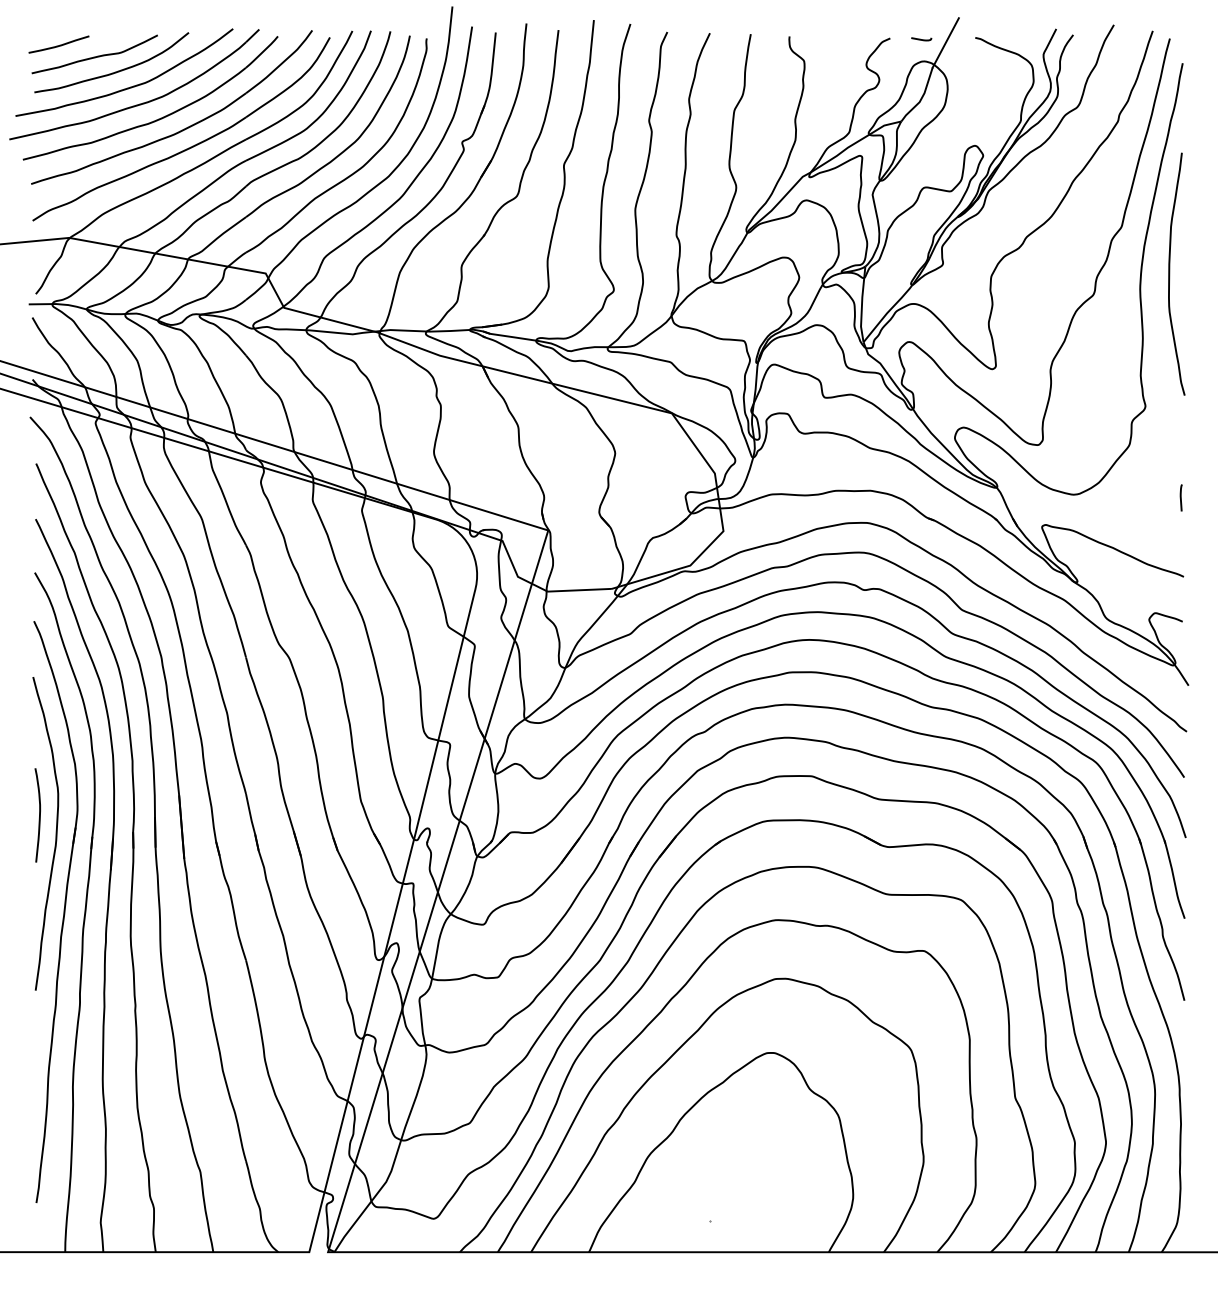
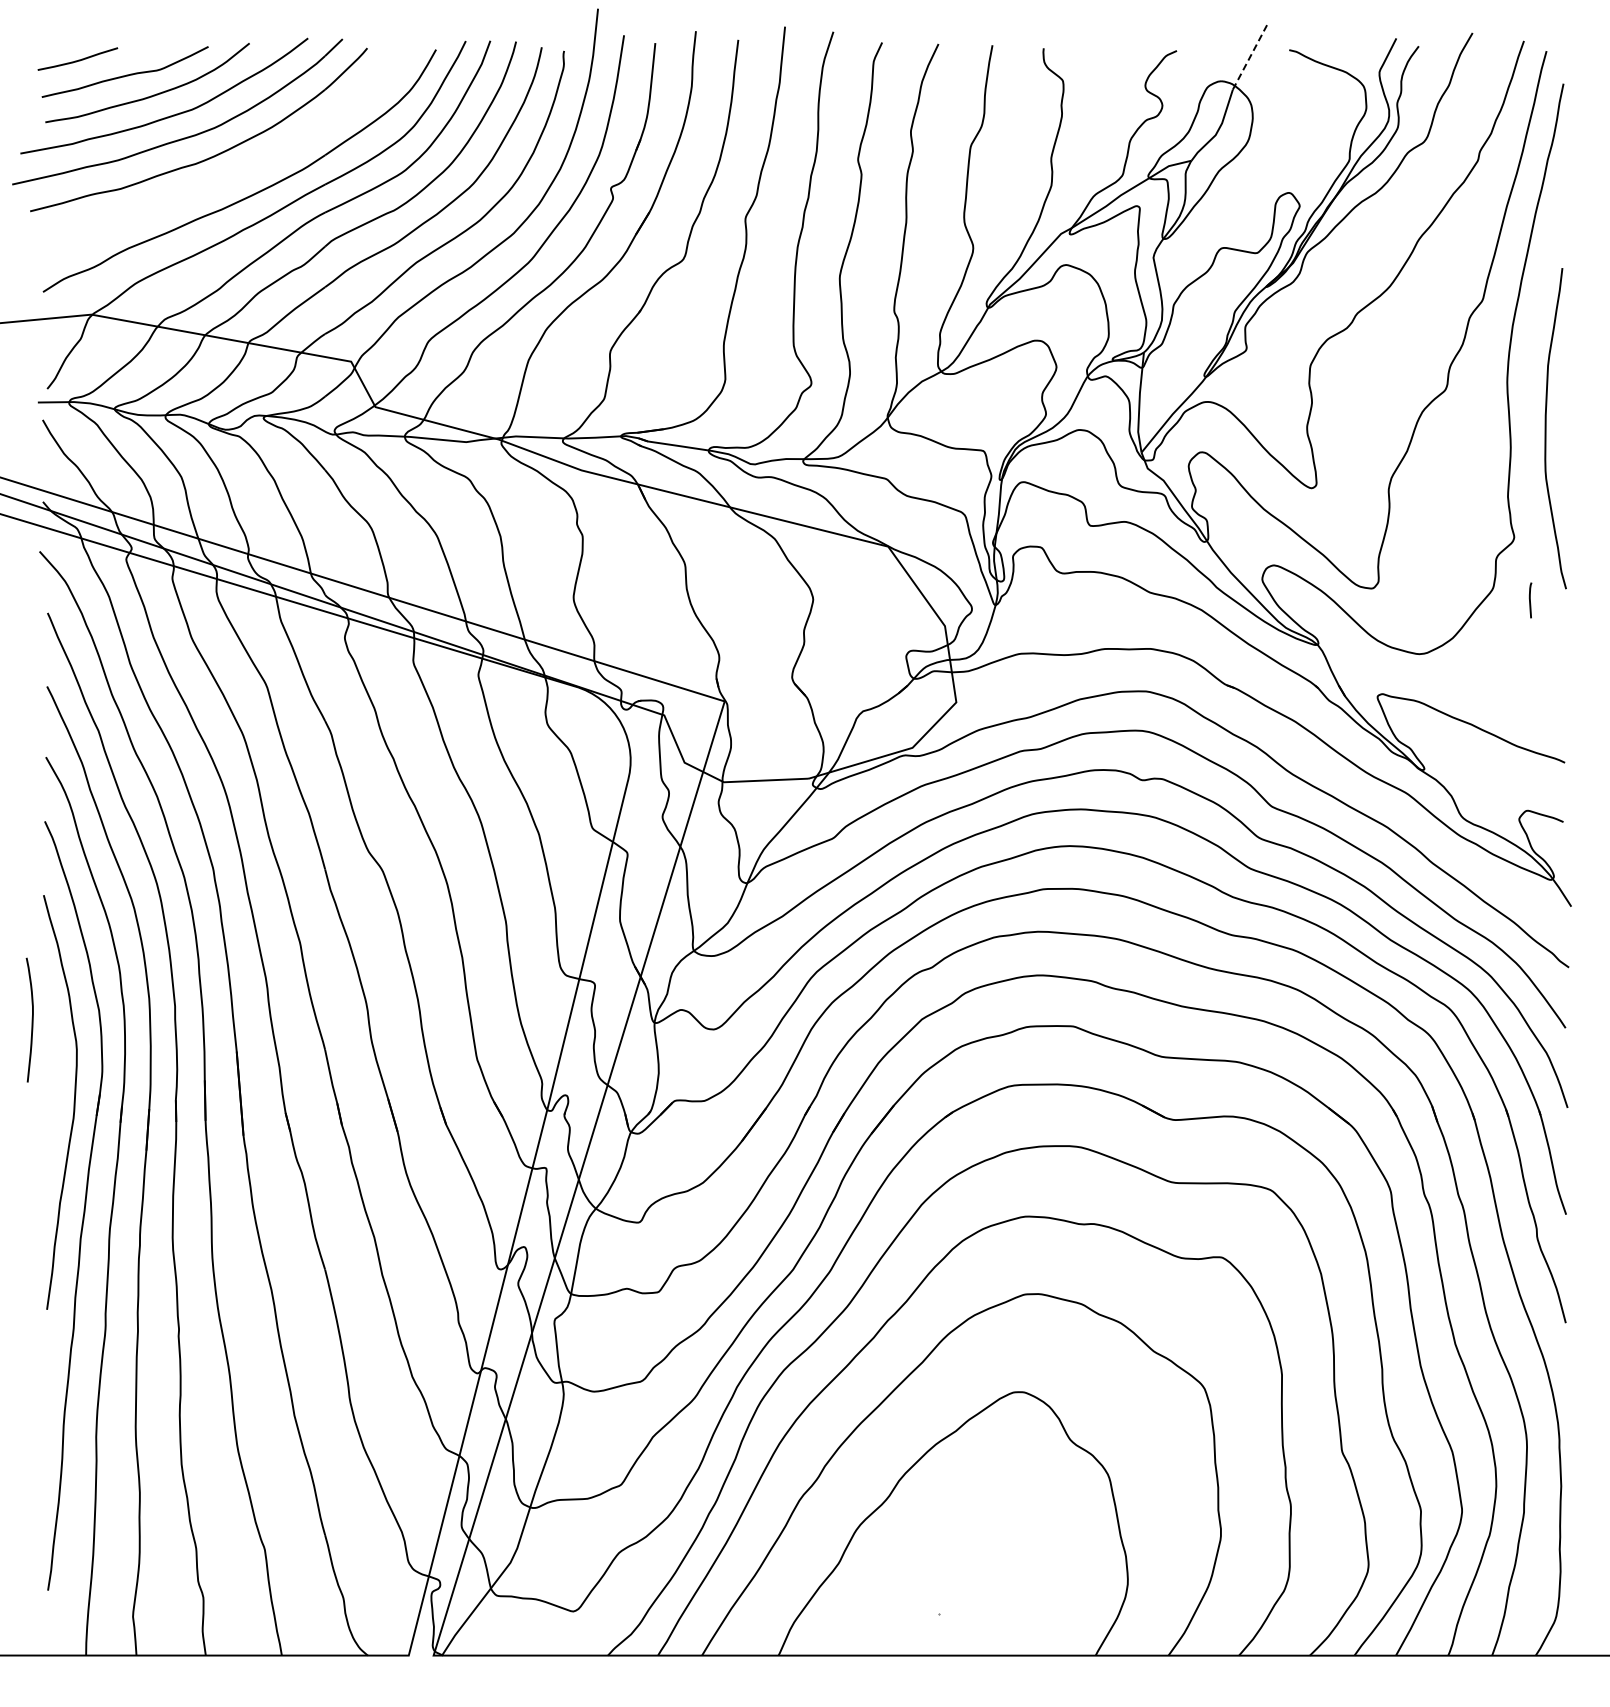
curve: (921, 38) -> (1217, 51), removed
line: (945, 42) -> (1250, 56), solid -> dashed
part: (182, 129) -> (241, 171), removed
curve: (1169, 274) -> (1546, 428), moved
curve: (1181, 498) -> (1530, 600), moved
curve: (39, 814) -> (31, 1019), moved

